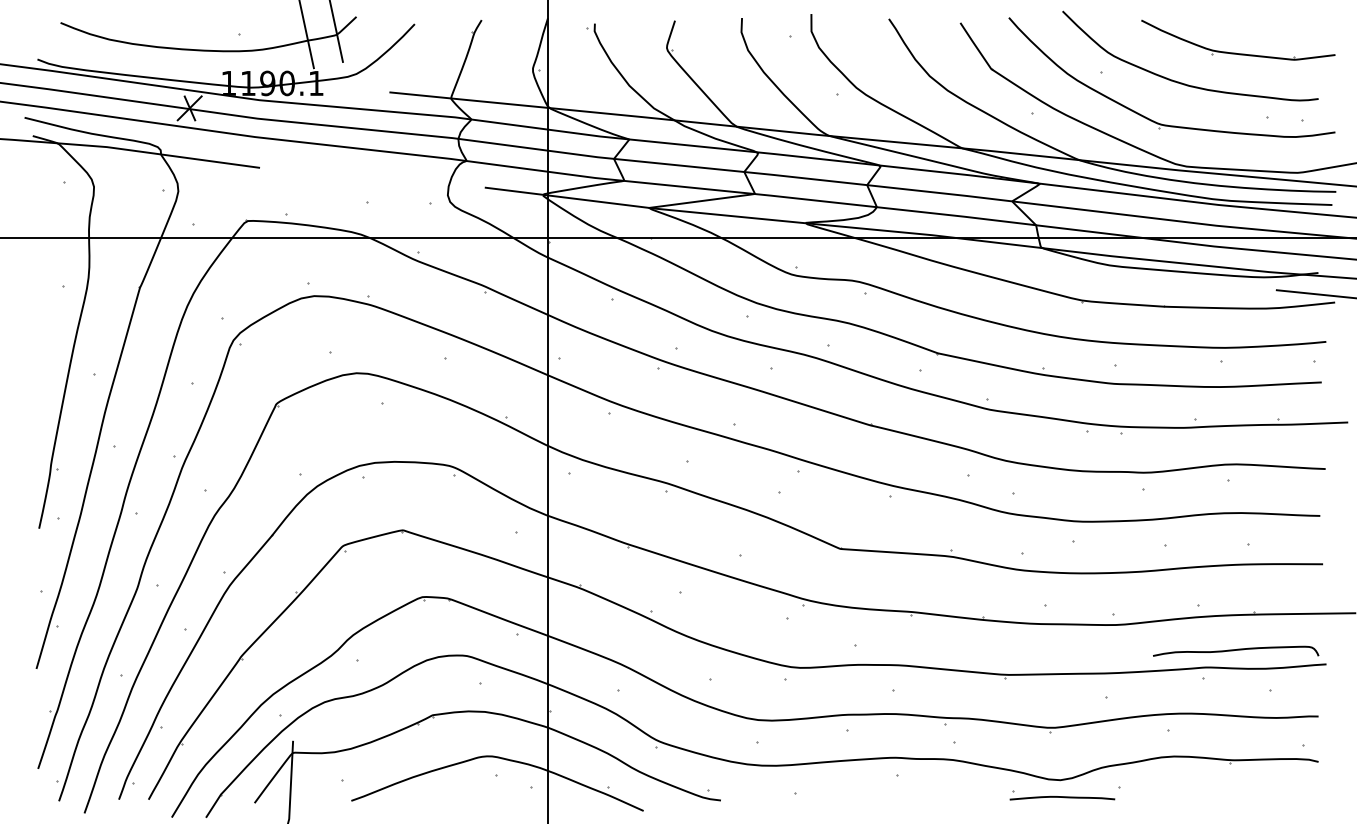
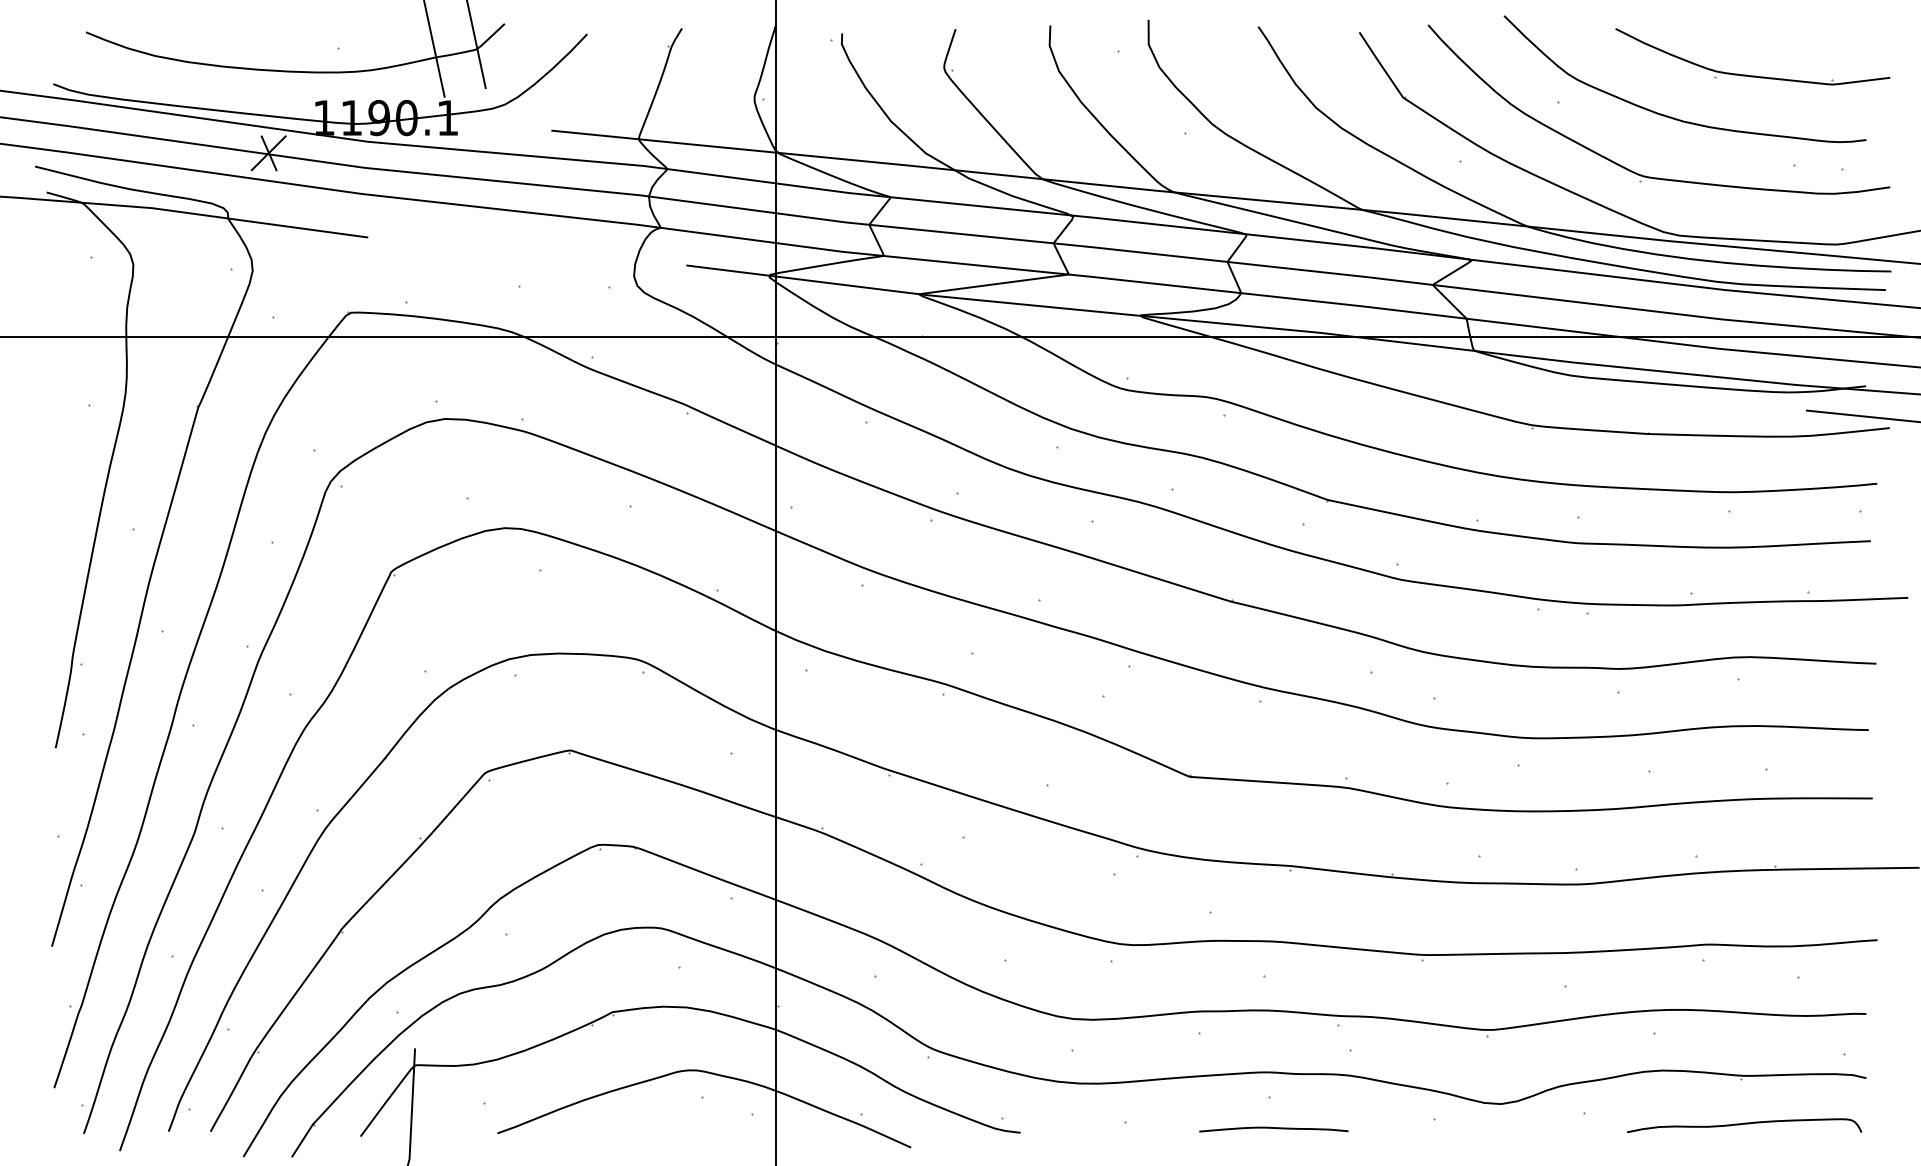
curve: (1236, 650) -> (1744, 1124), moved
curve: (1062, 797) -> (1273, 1128), moved

